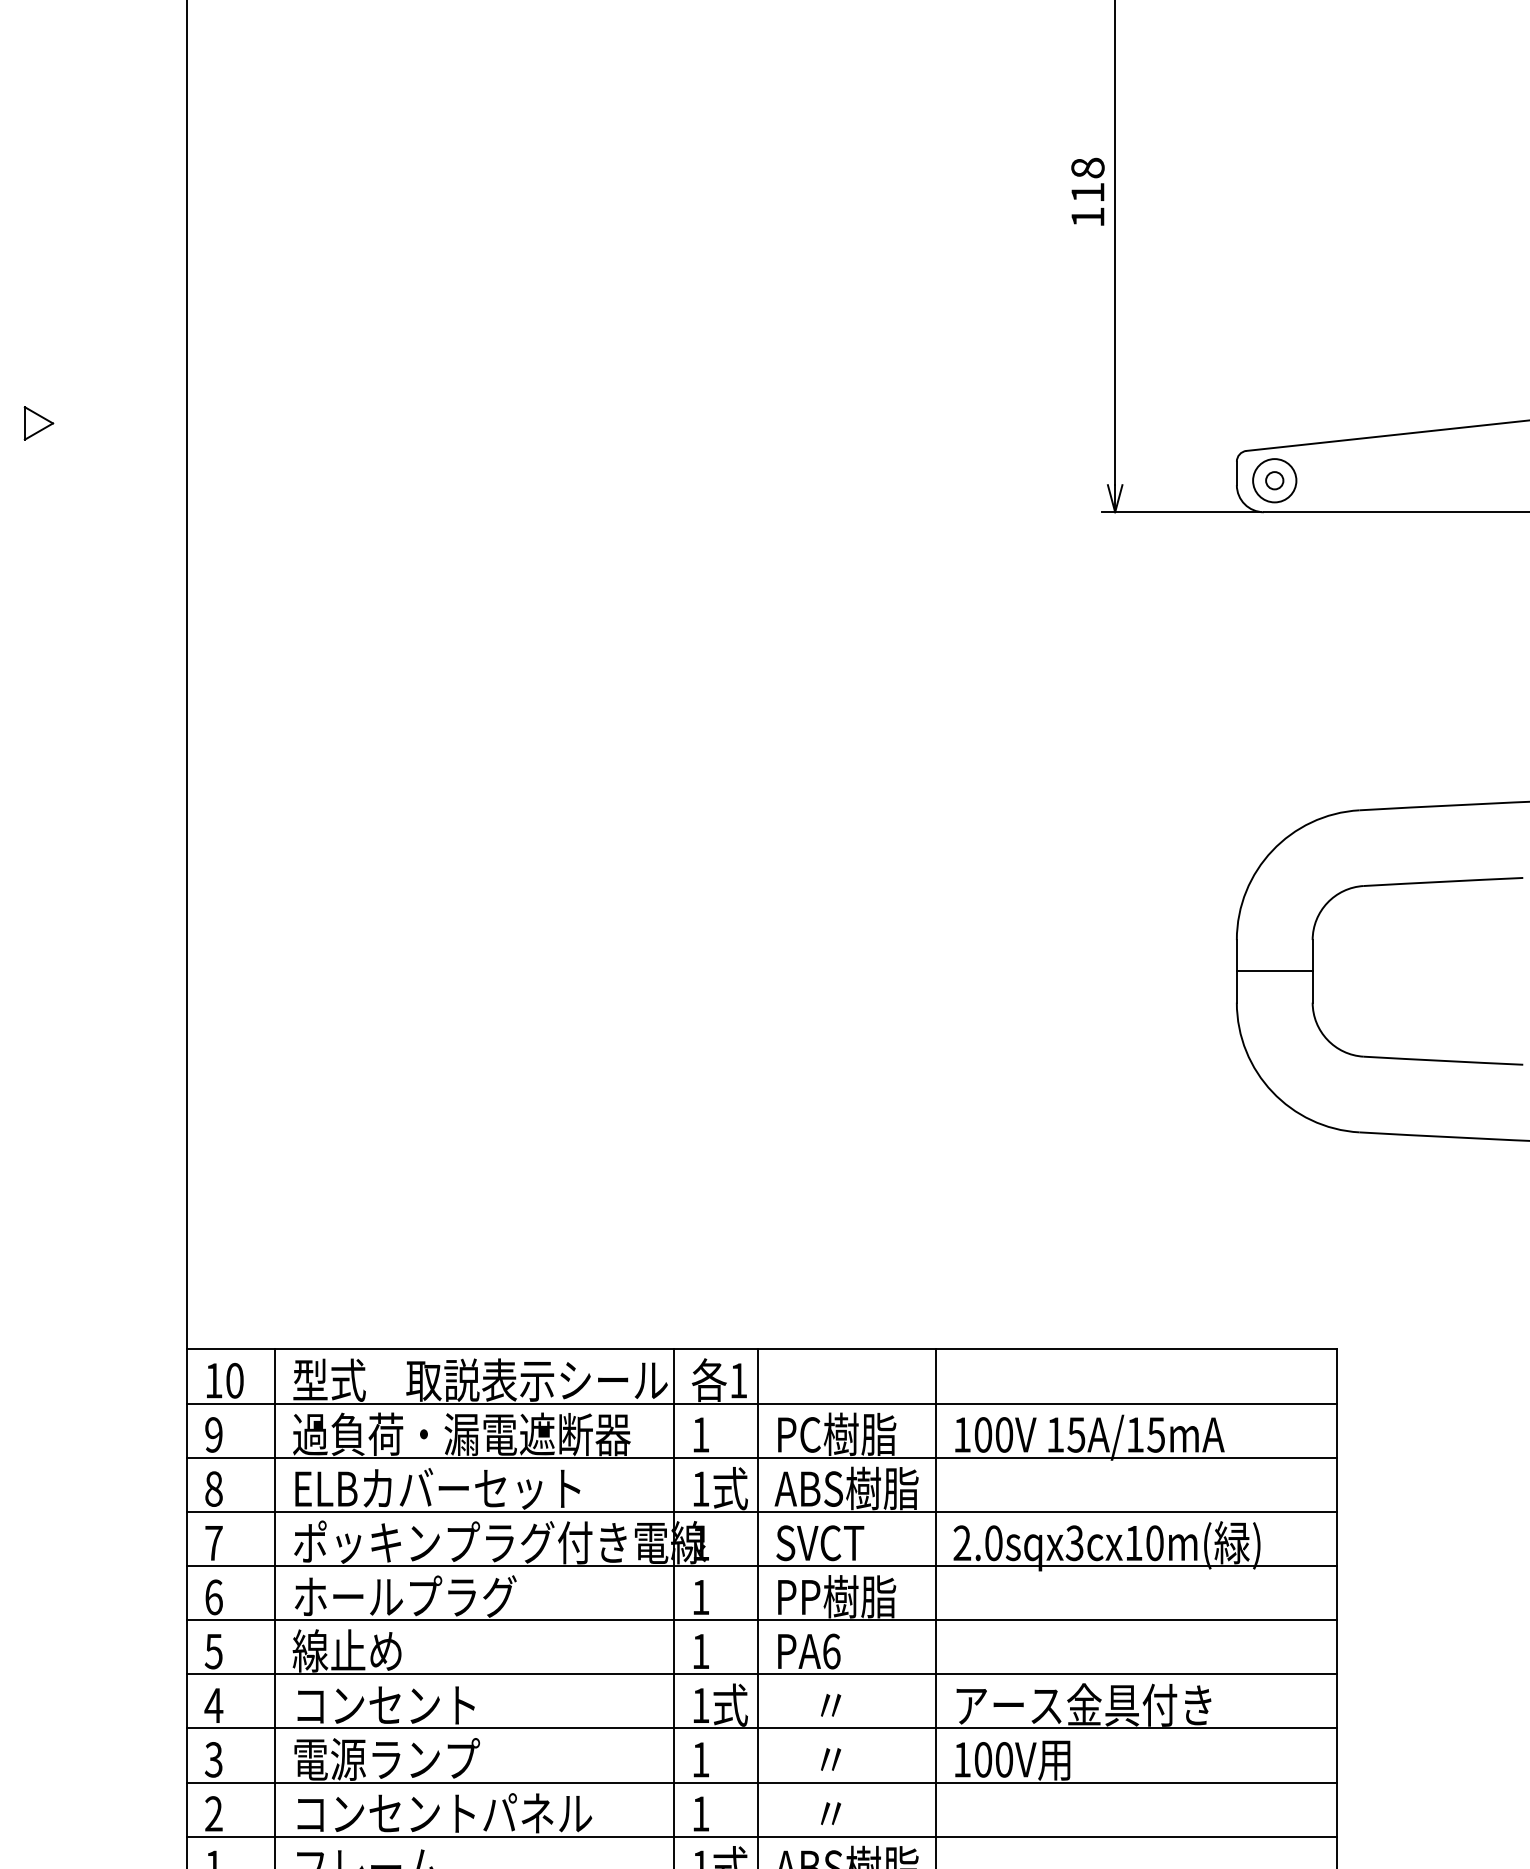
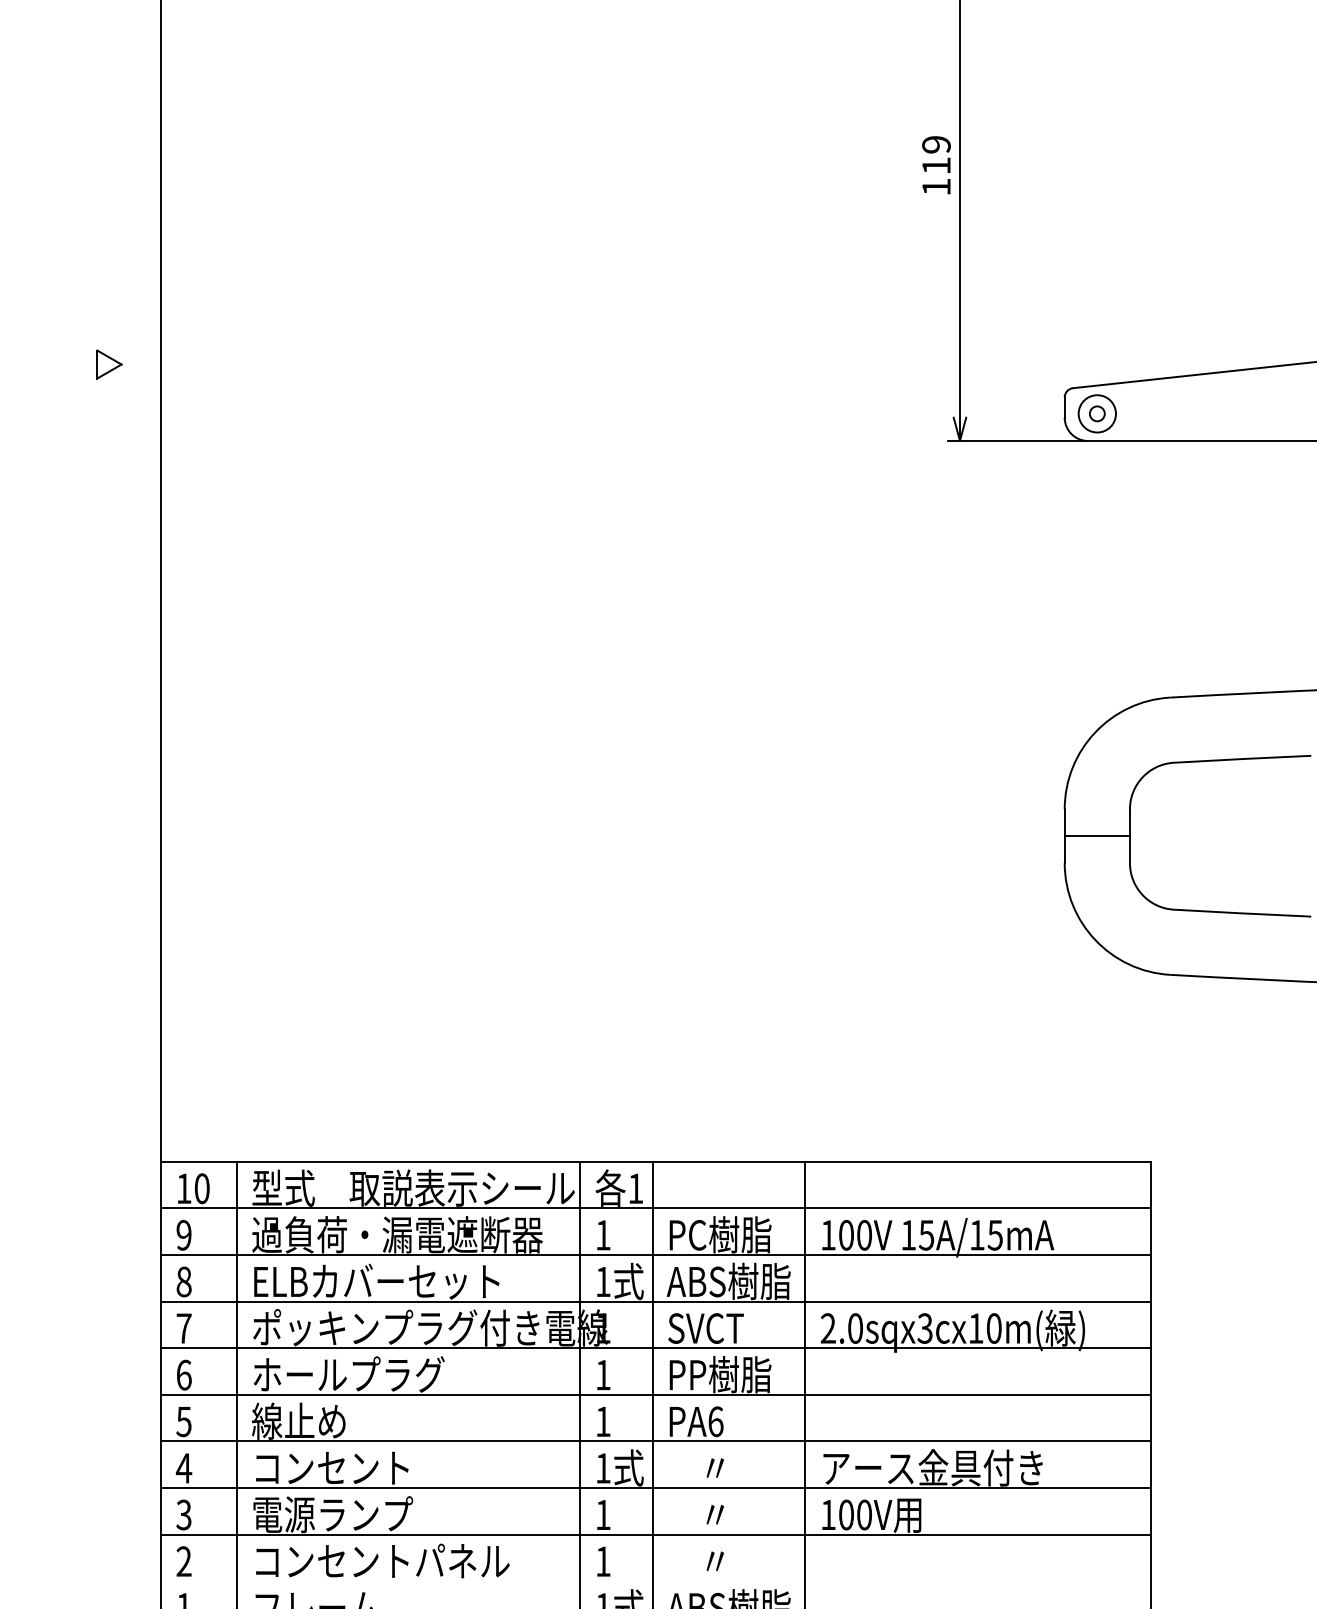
text: (1087, 167) -> (936, 144), 118 -> 119
part: (39, 423) -> (109, 364), moved
line: (761, 1837) -> (655, 1581), removed

